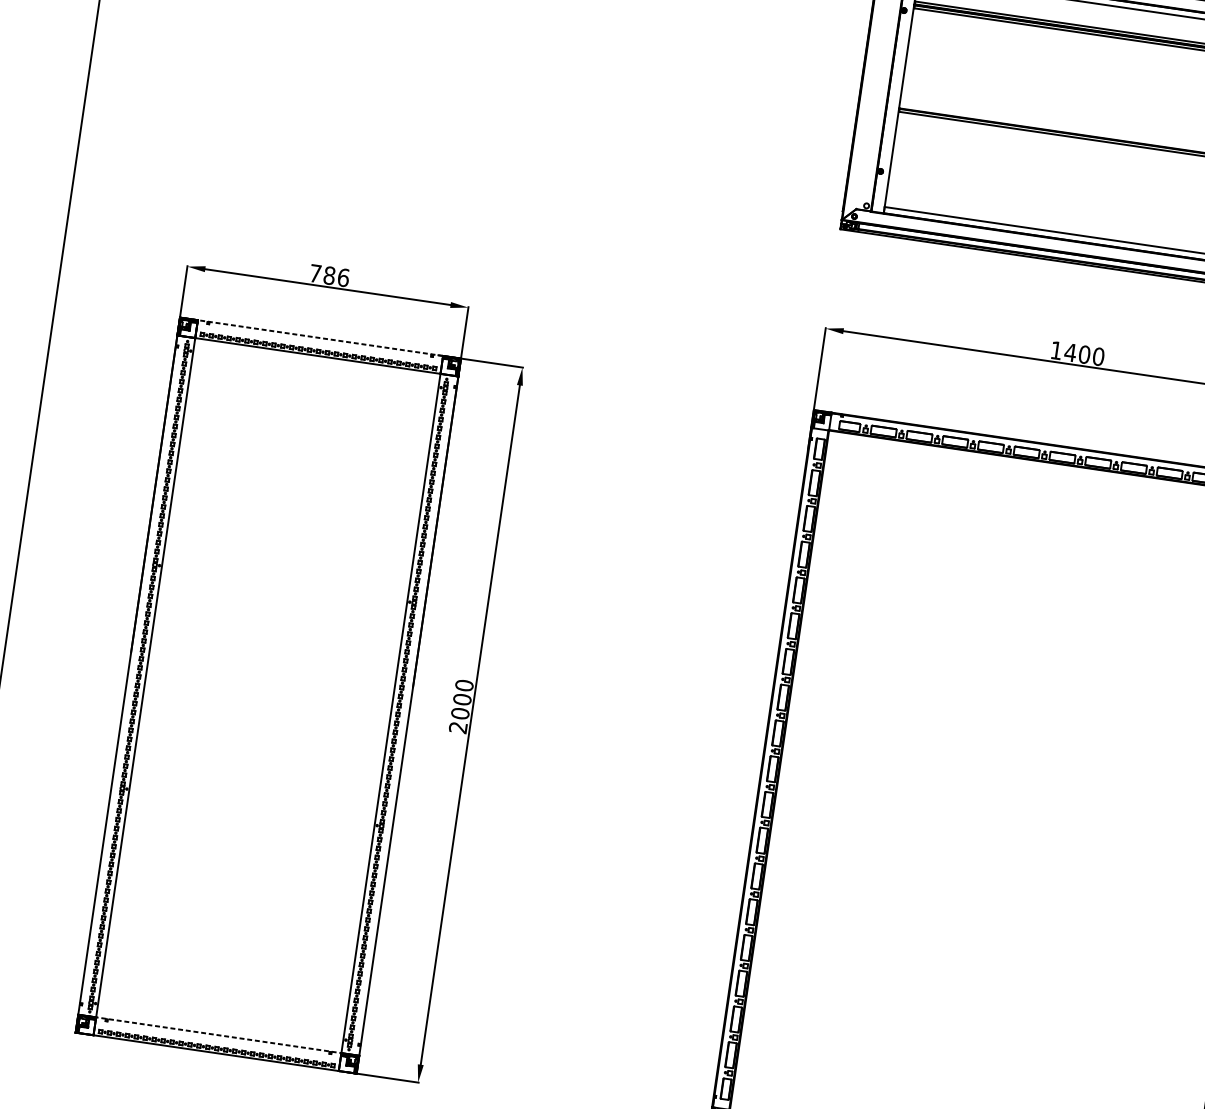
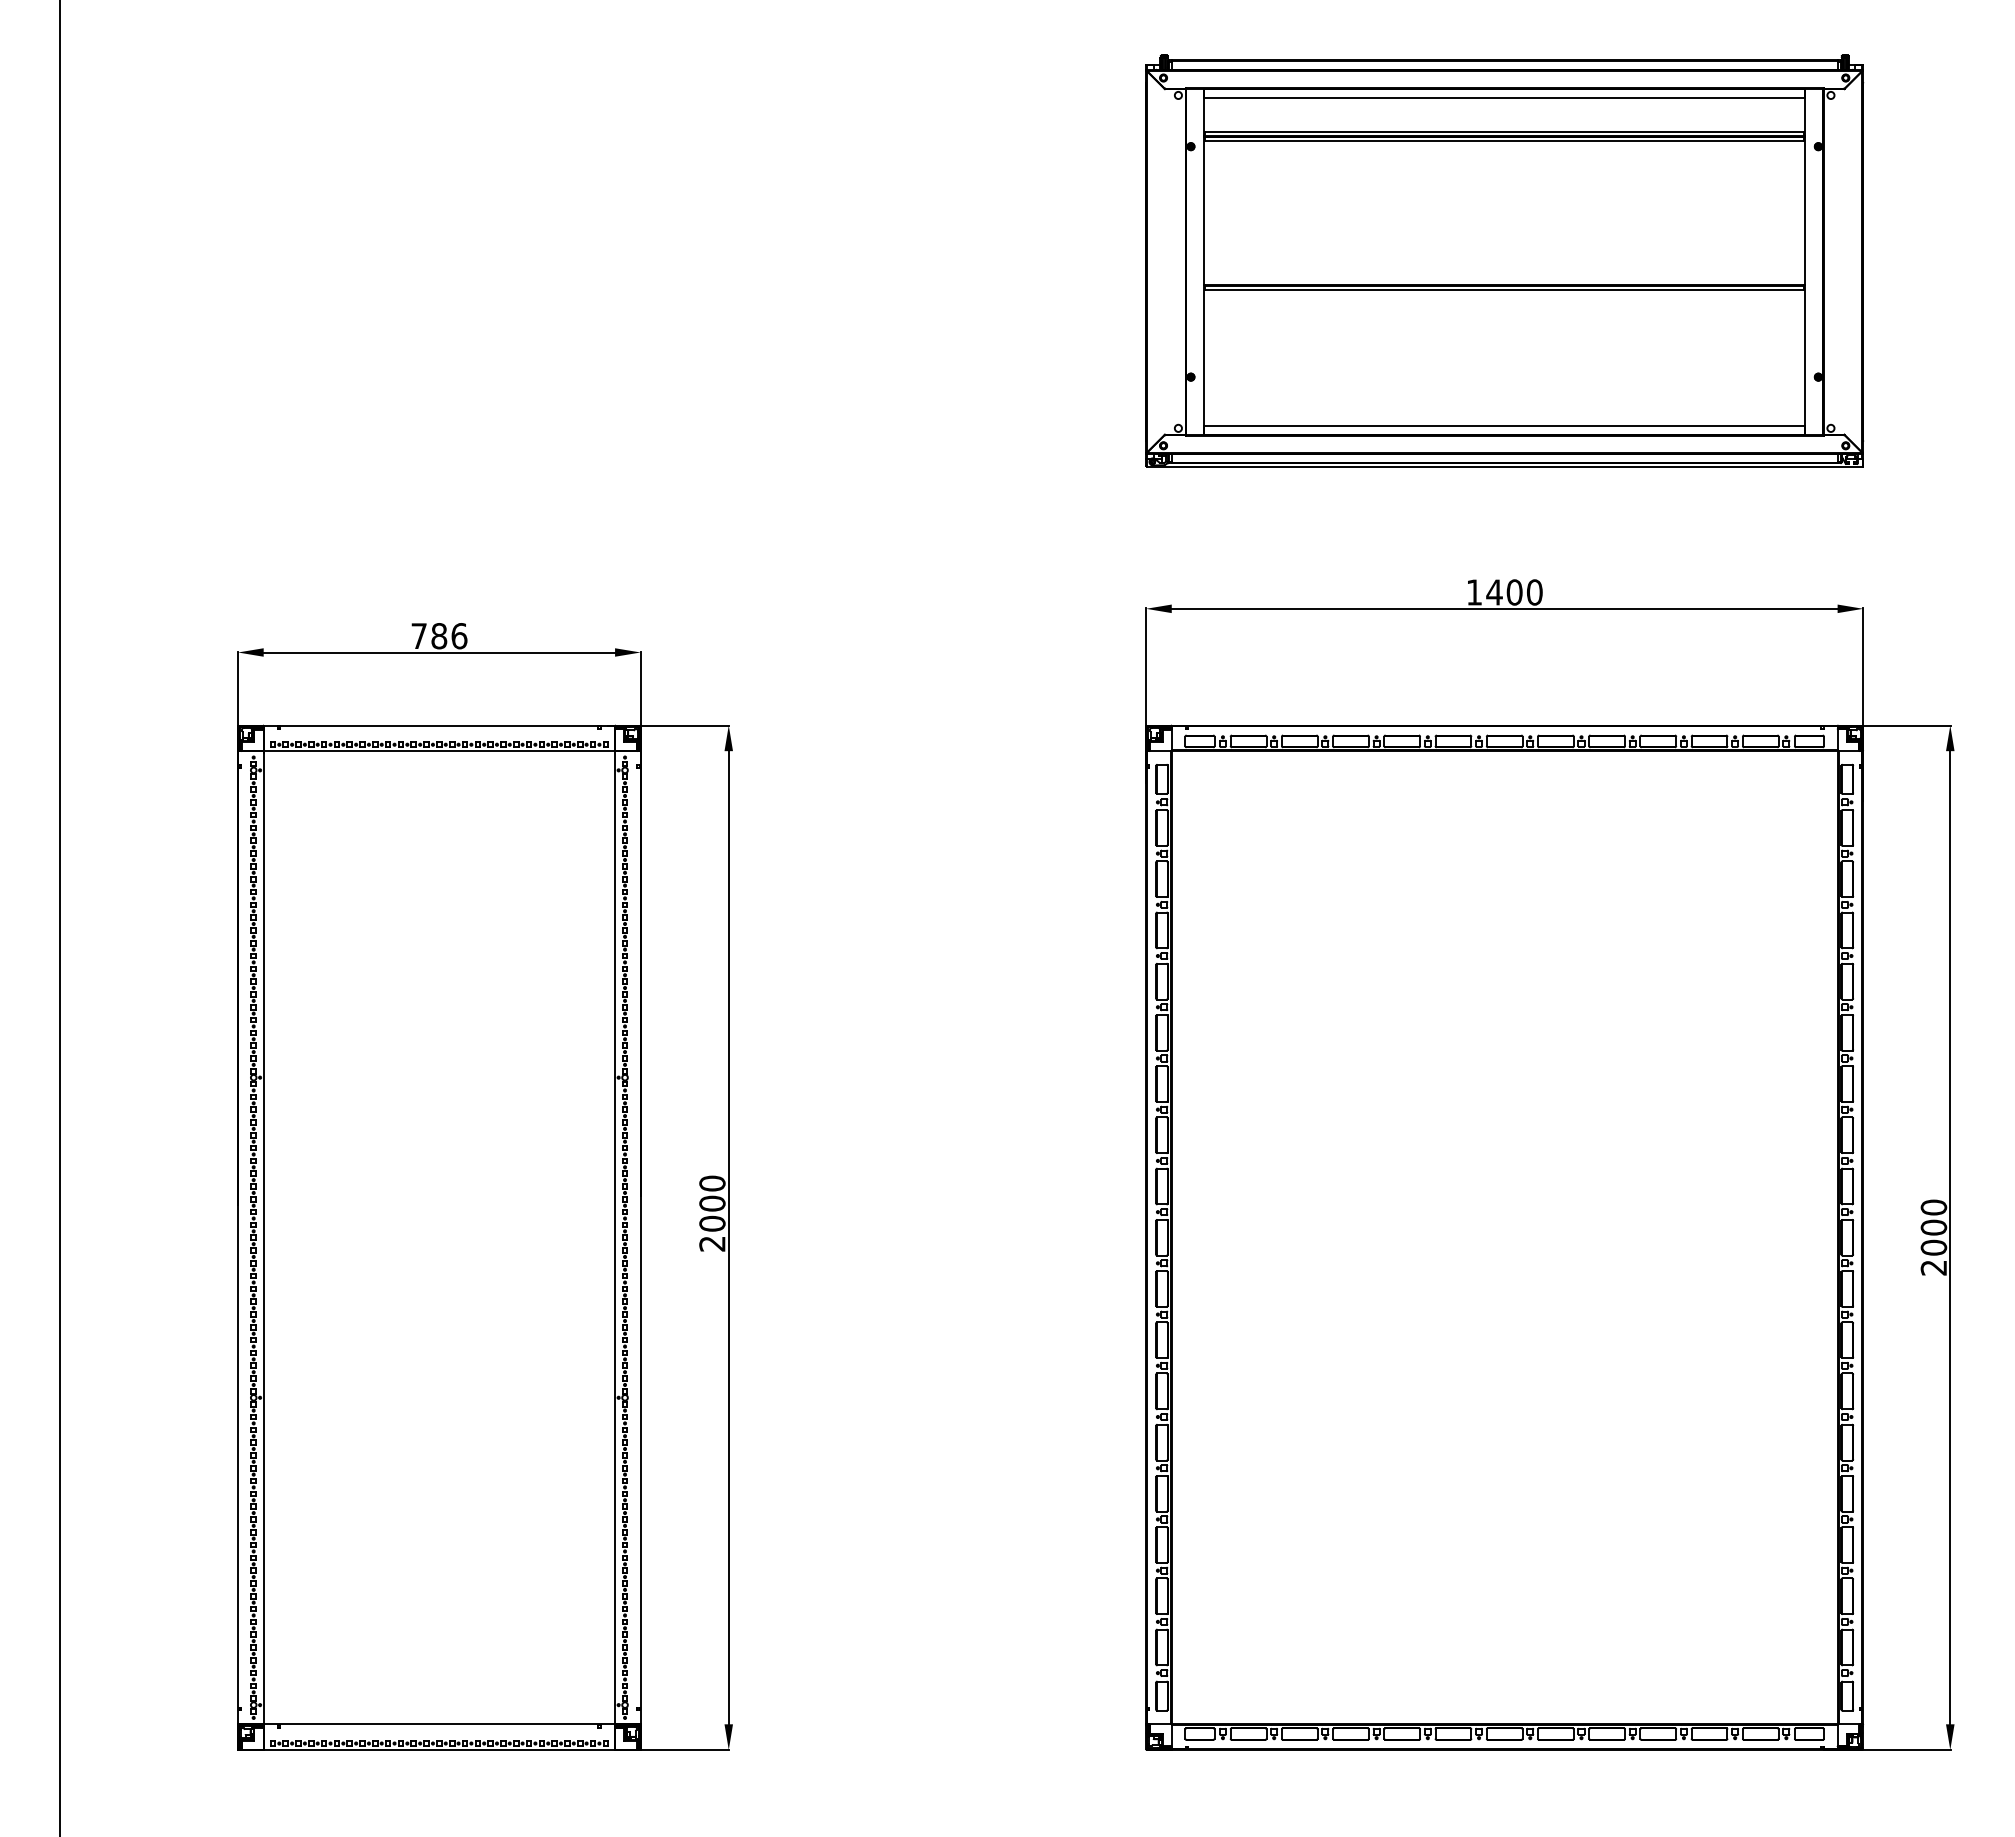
line: (311, 336) -> (426, 725), dashed -> solid
line: (210, 1034) -> (427, 1724), dashed -> solid

